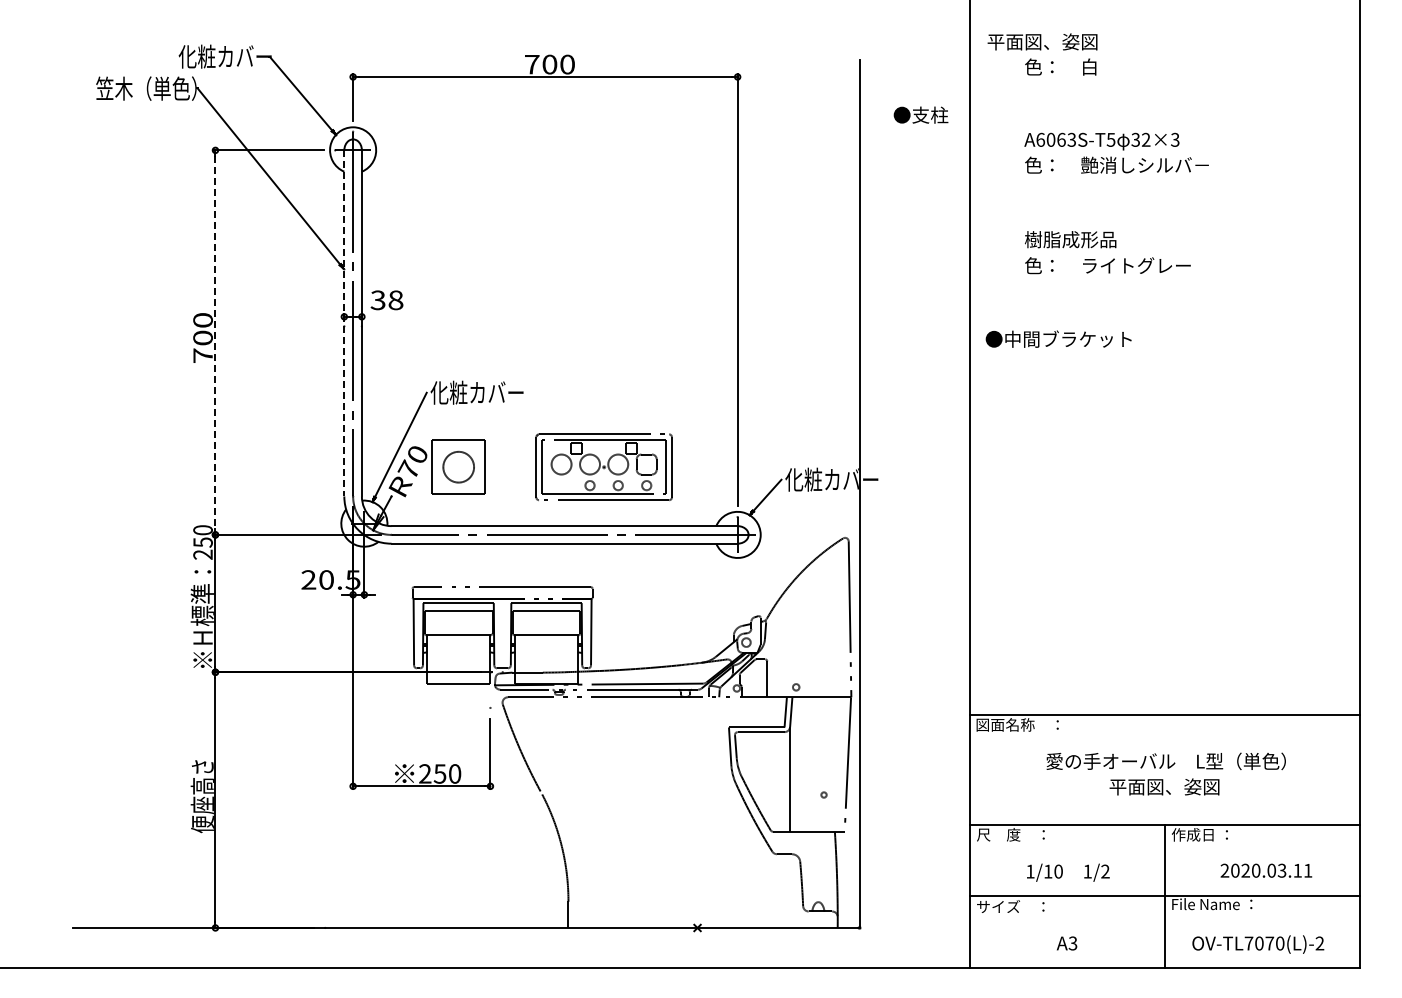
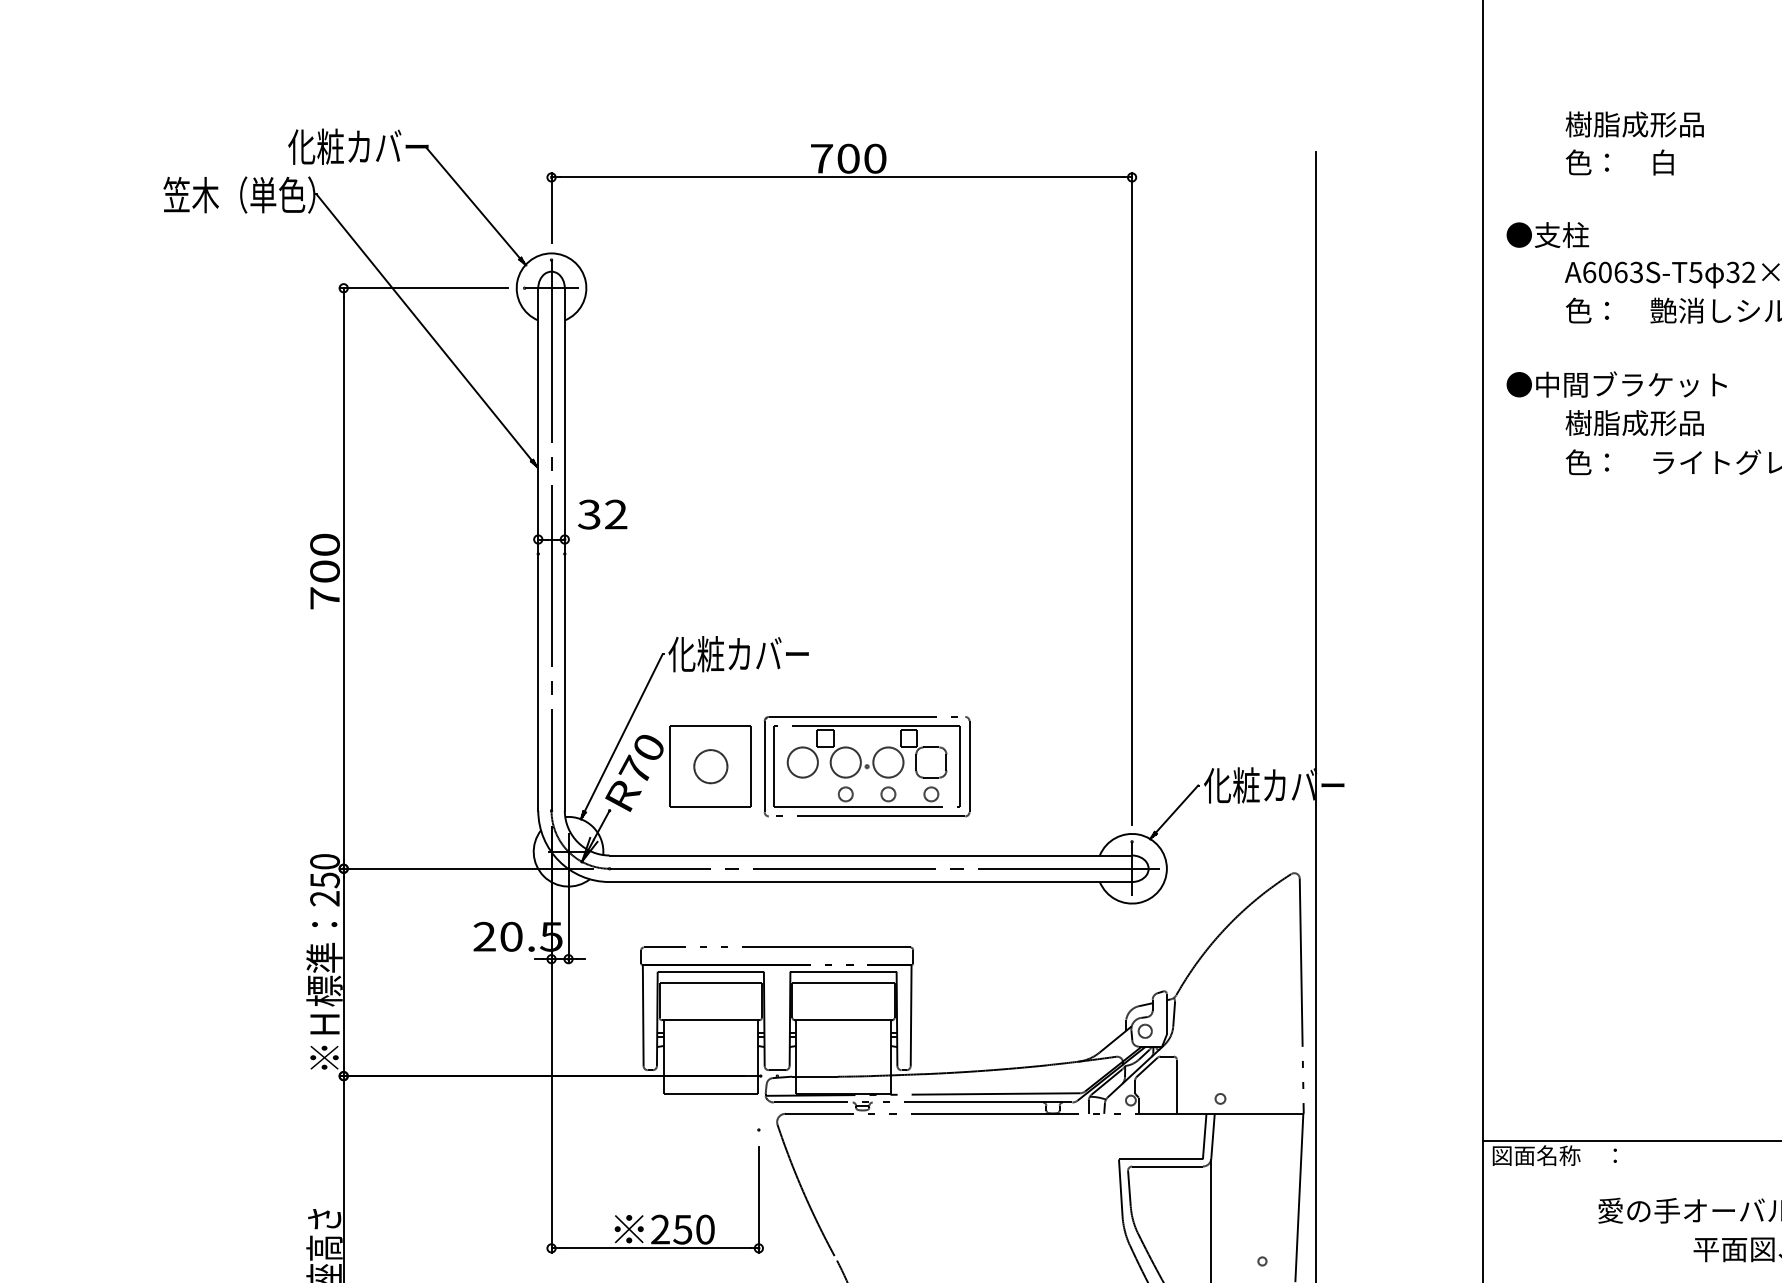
text: (1051, 41) -> (1605, 123), 平面図、姿図 -> 樹脂成形品
text: (920, 114) -> (1547, 234), moved
text: (395, 300) -> (615, 514), 38 -> 32
line: (344, 323) -> (538, 549), dashed -> solid
text: (1058, 338) -> (1616, 383), moved
line: (215, 342) -> (343, 578), dashed -> solid
circle: (458, 467) -> (710, 767), size x0.71
part: (603, 467) -> (866, 767), moved

